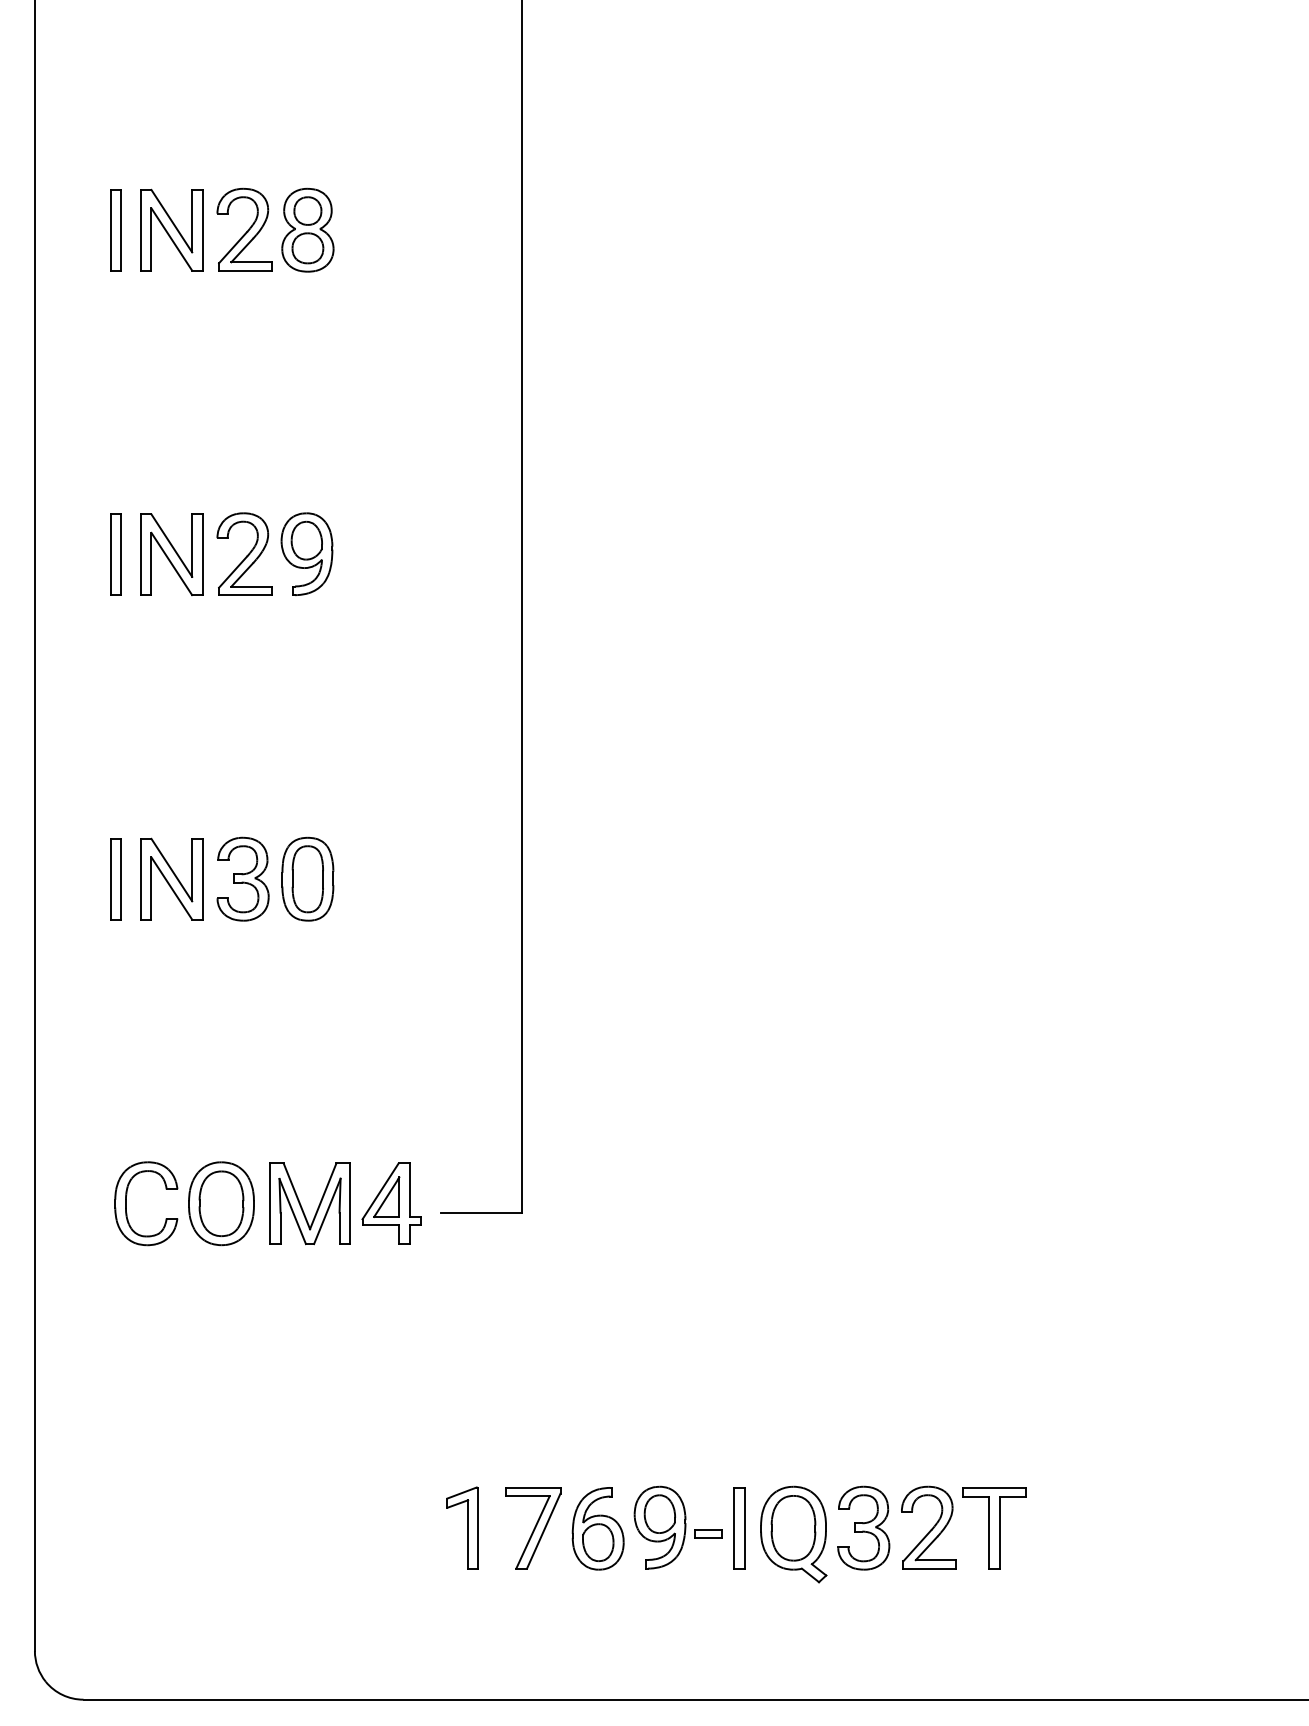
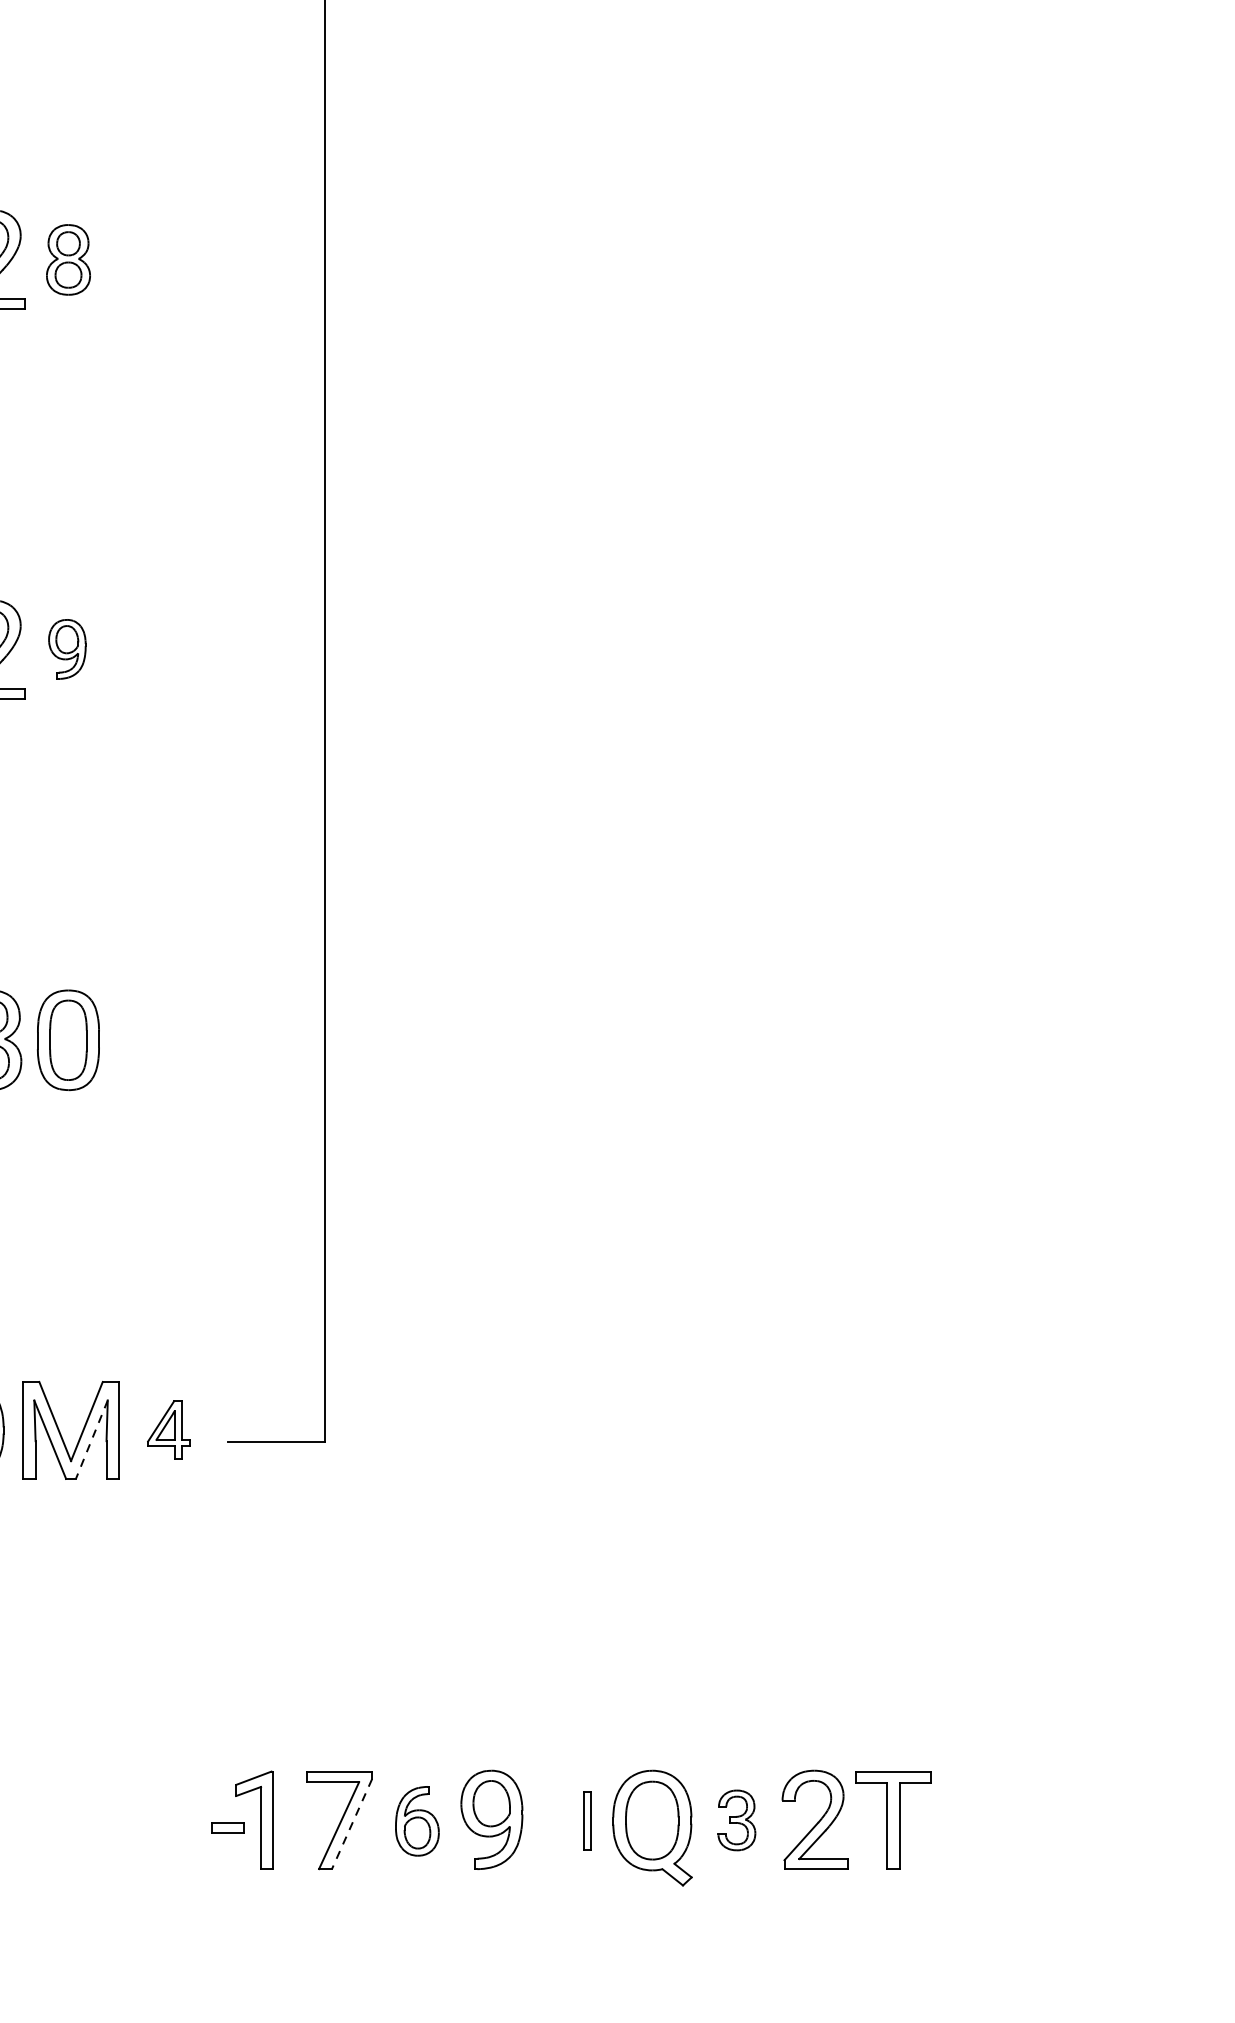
part: (307, 229) -> (67, 259), size x0.7
part: (306, 553) -> (66, 648), size x0.6
part: (391, 1203) -> (168, 1430), size x0.6
line: (327, 1211) -> (92, 1439), solid -> dashed
part: (863, 1527) -> (736, 1819), size x0.6
part: (597, 1528) -> (416, 1820), size x0.7
part: (739, 1528) -> (587, 1820), size x0.6
line: (543, 1531) -> (351, 1824), solid -> dashed
part: (708, 1533) -> (227, 1826), moved

